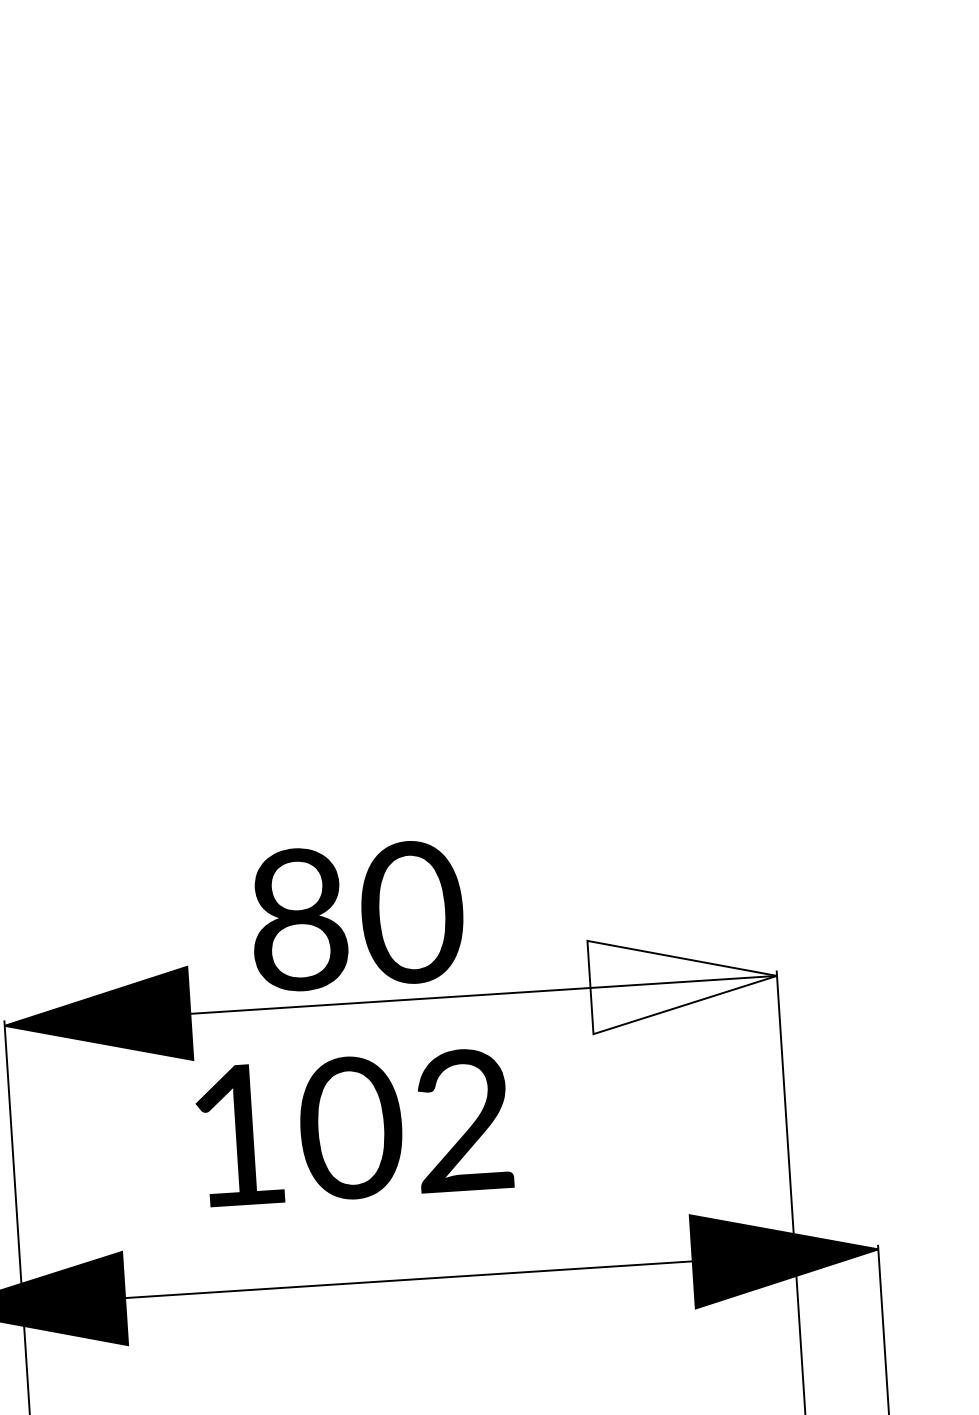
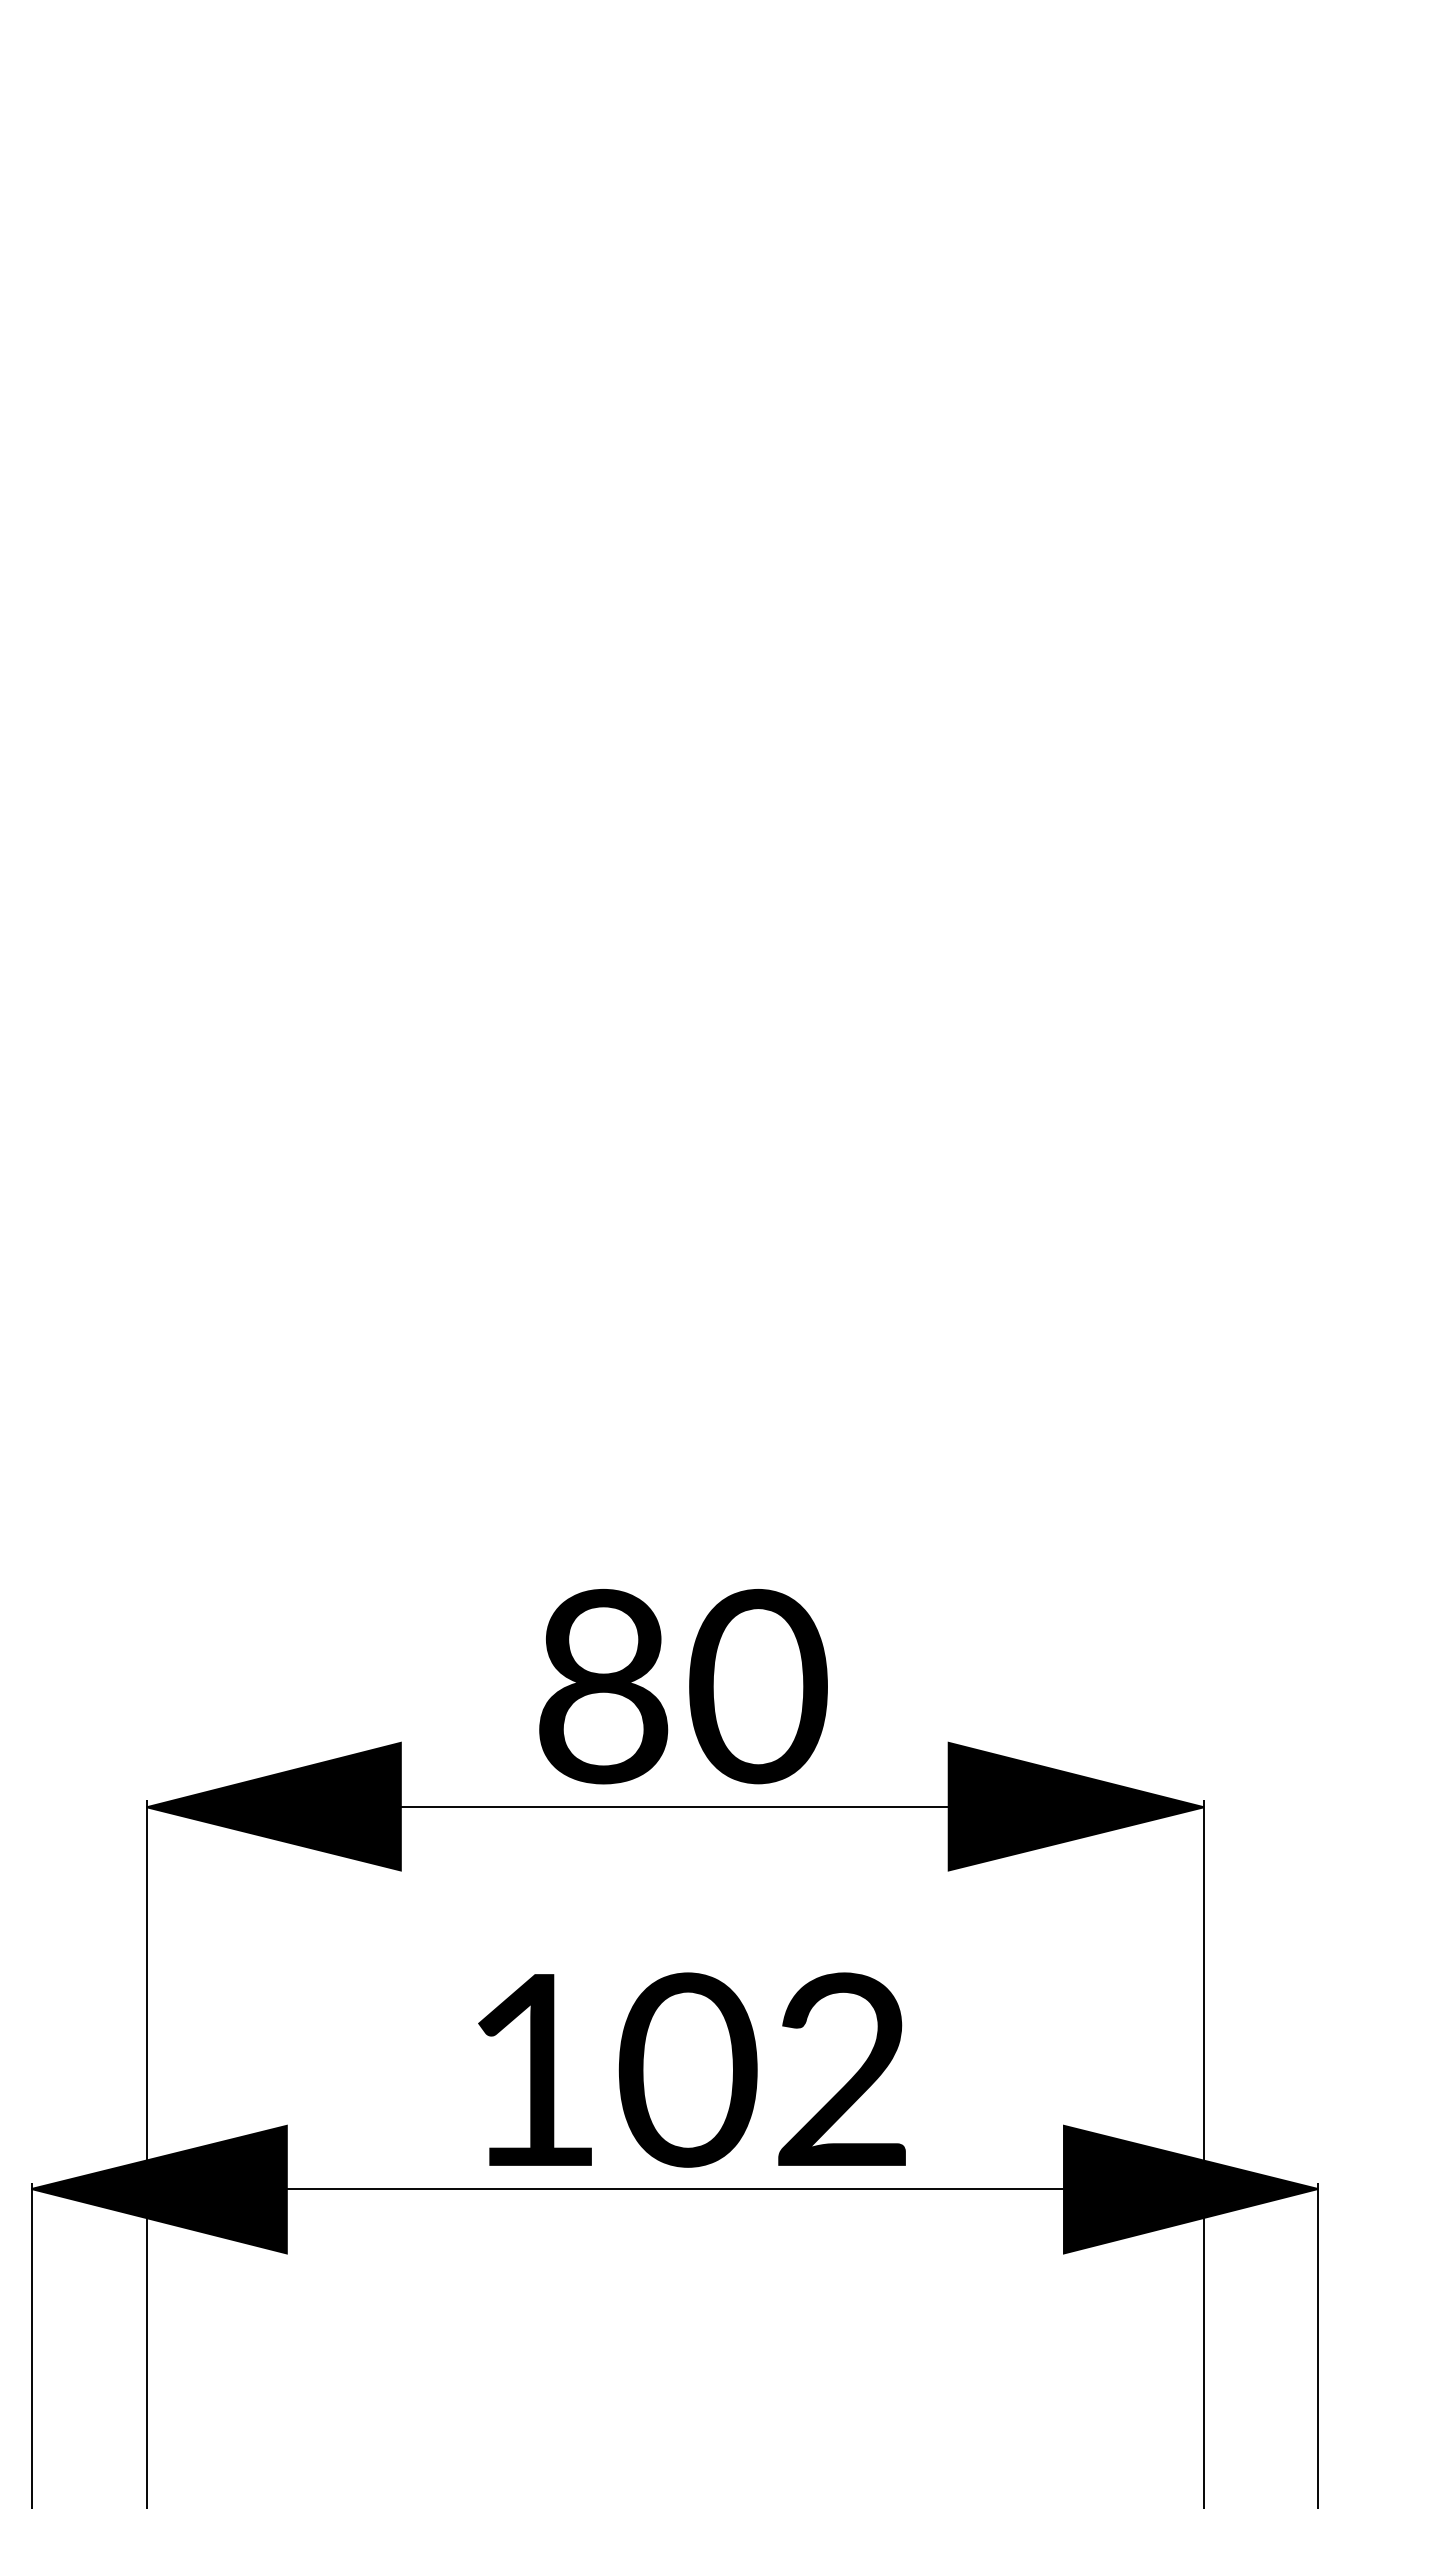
text: (357, 915) -> (683, 1686), moved
fill: (683, 981) -> (1076, 1806), added
text: (353, 1127) -> (691, 2069), moved

